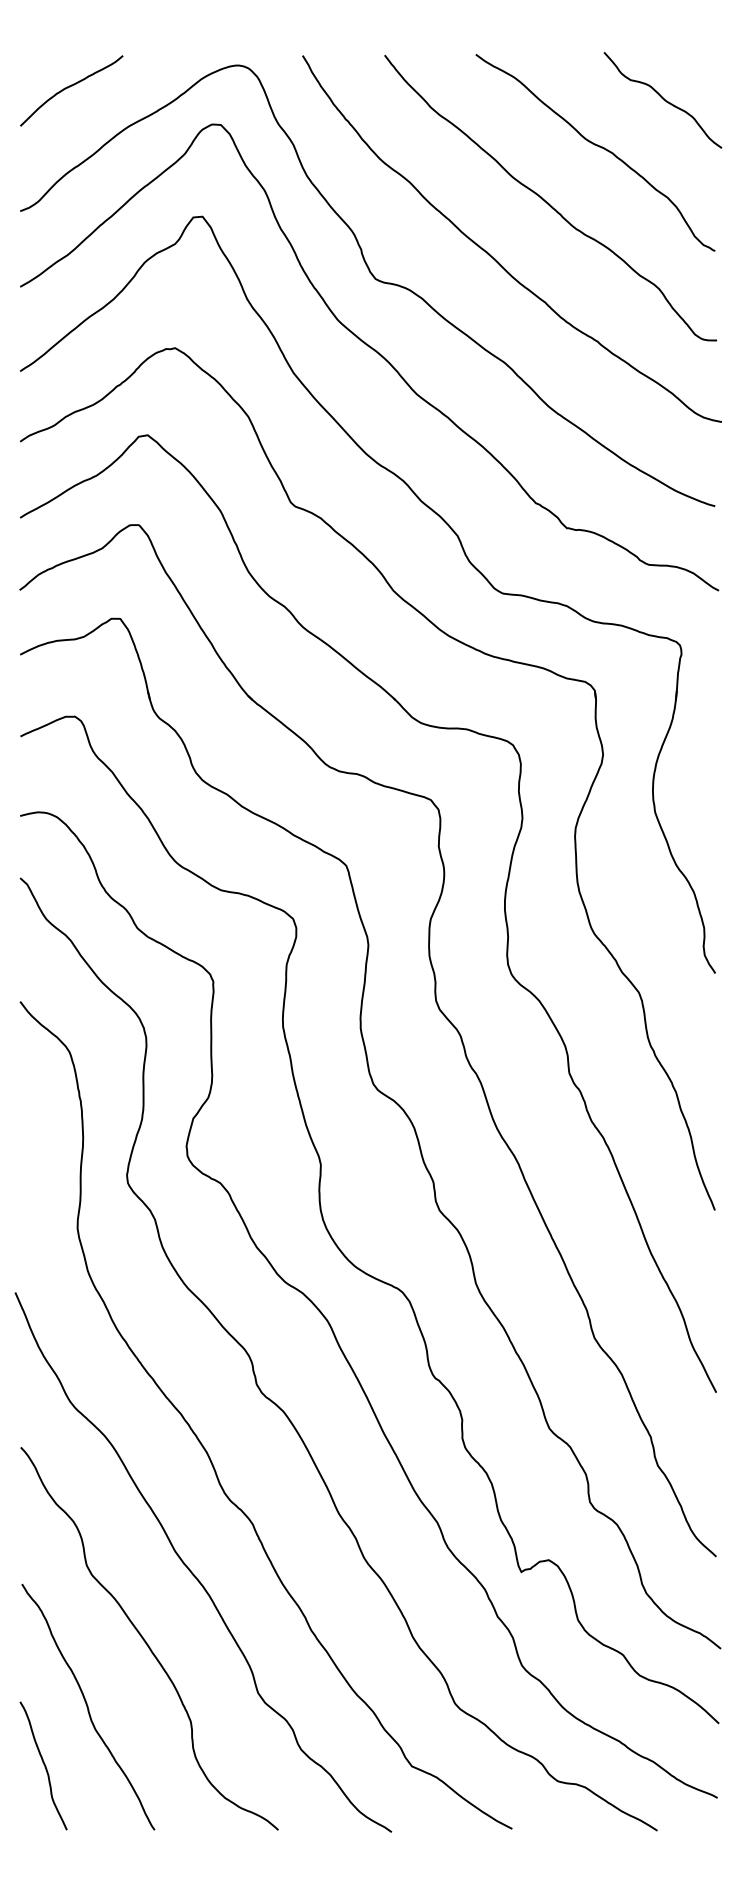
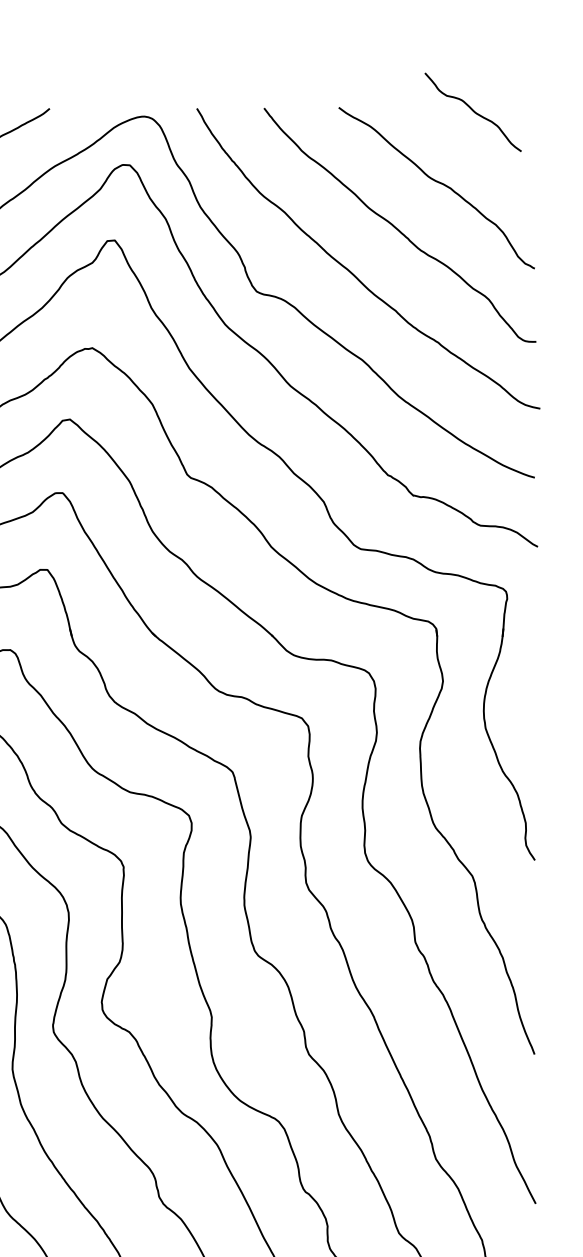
curve: (662, 99) -> (472, 111), moved

